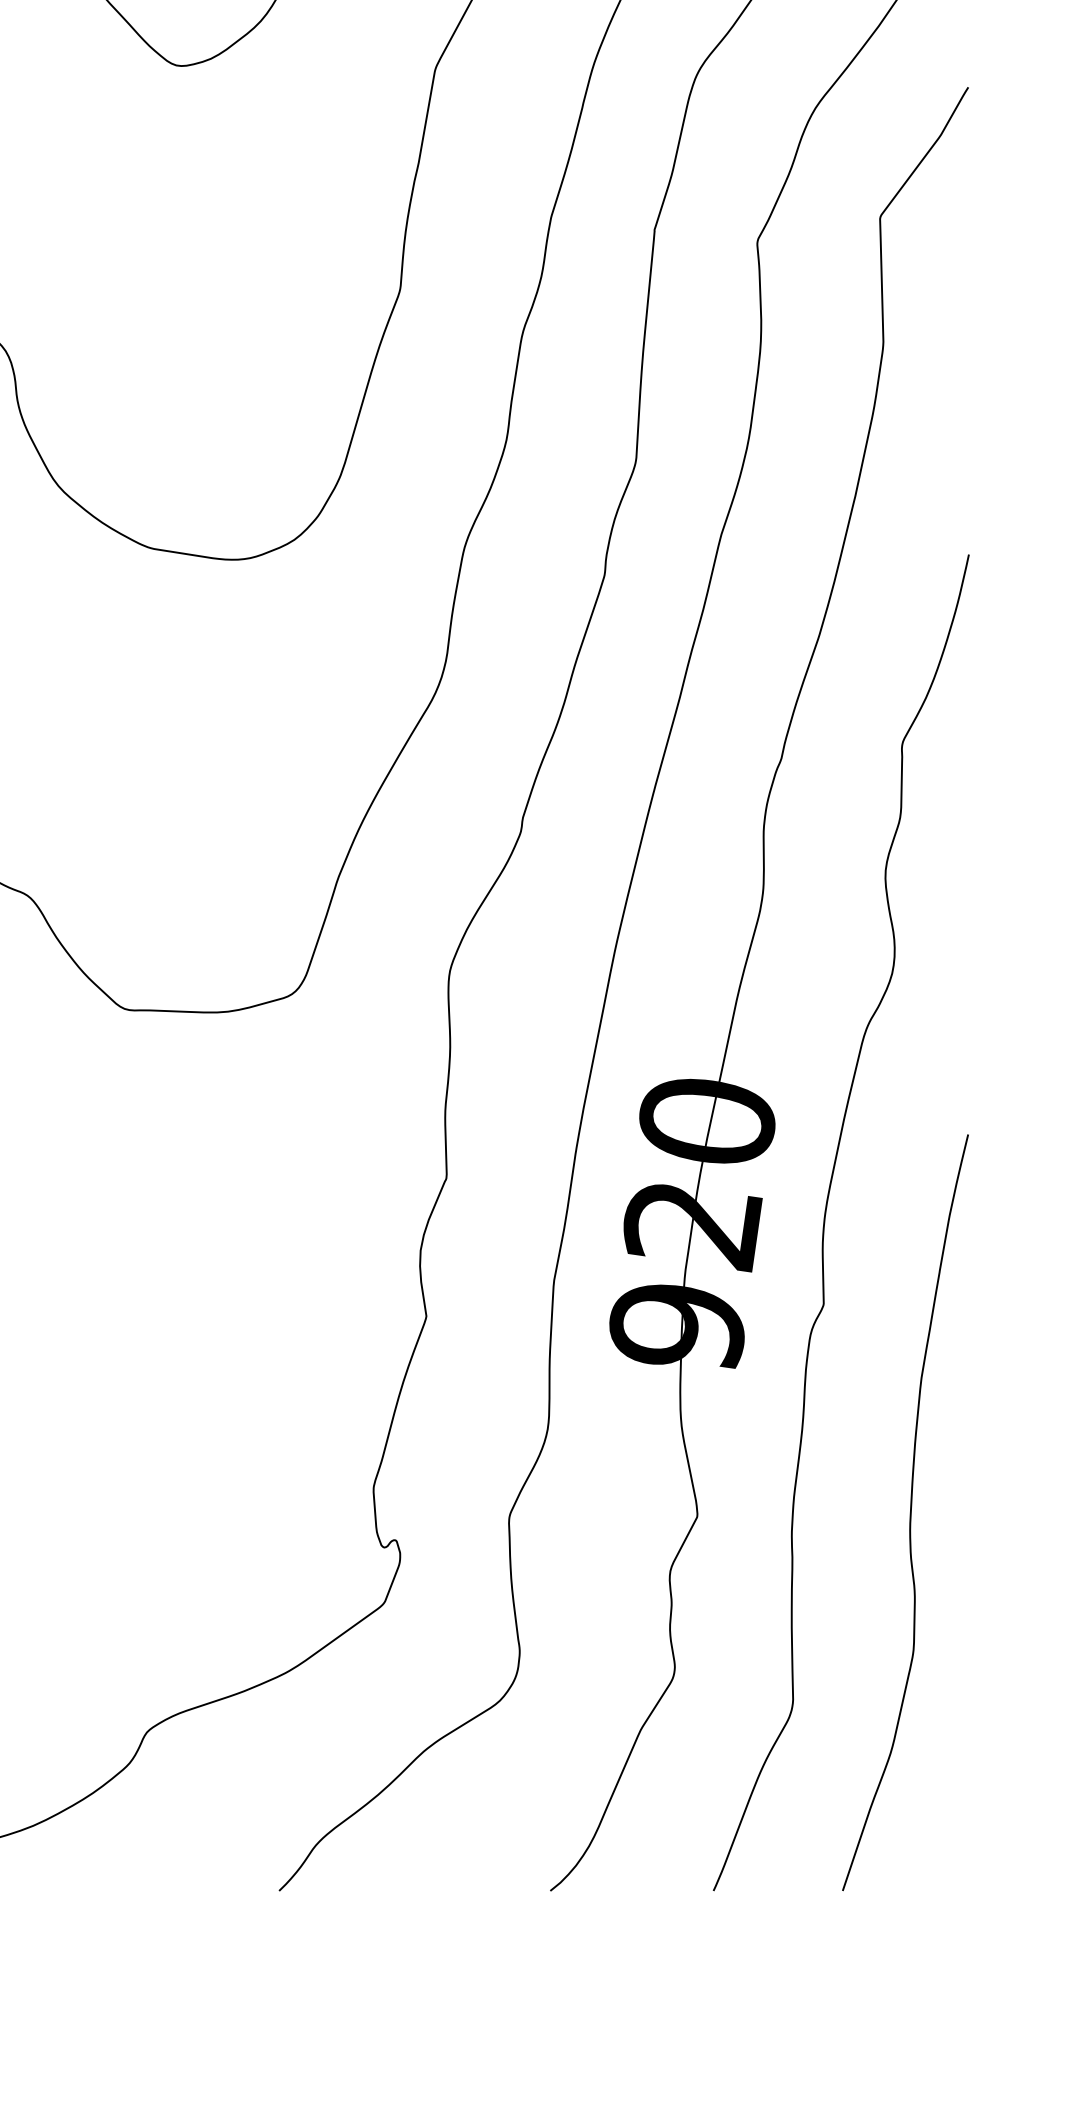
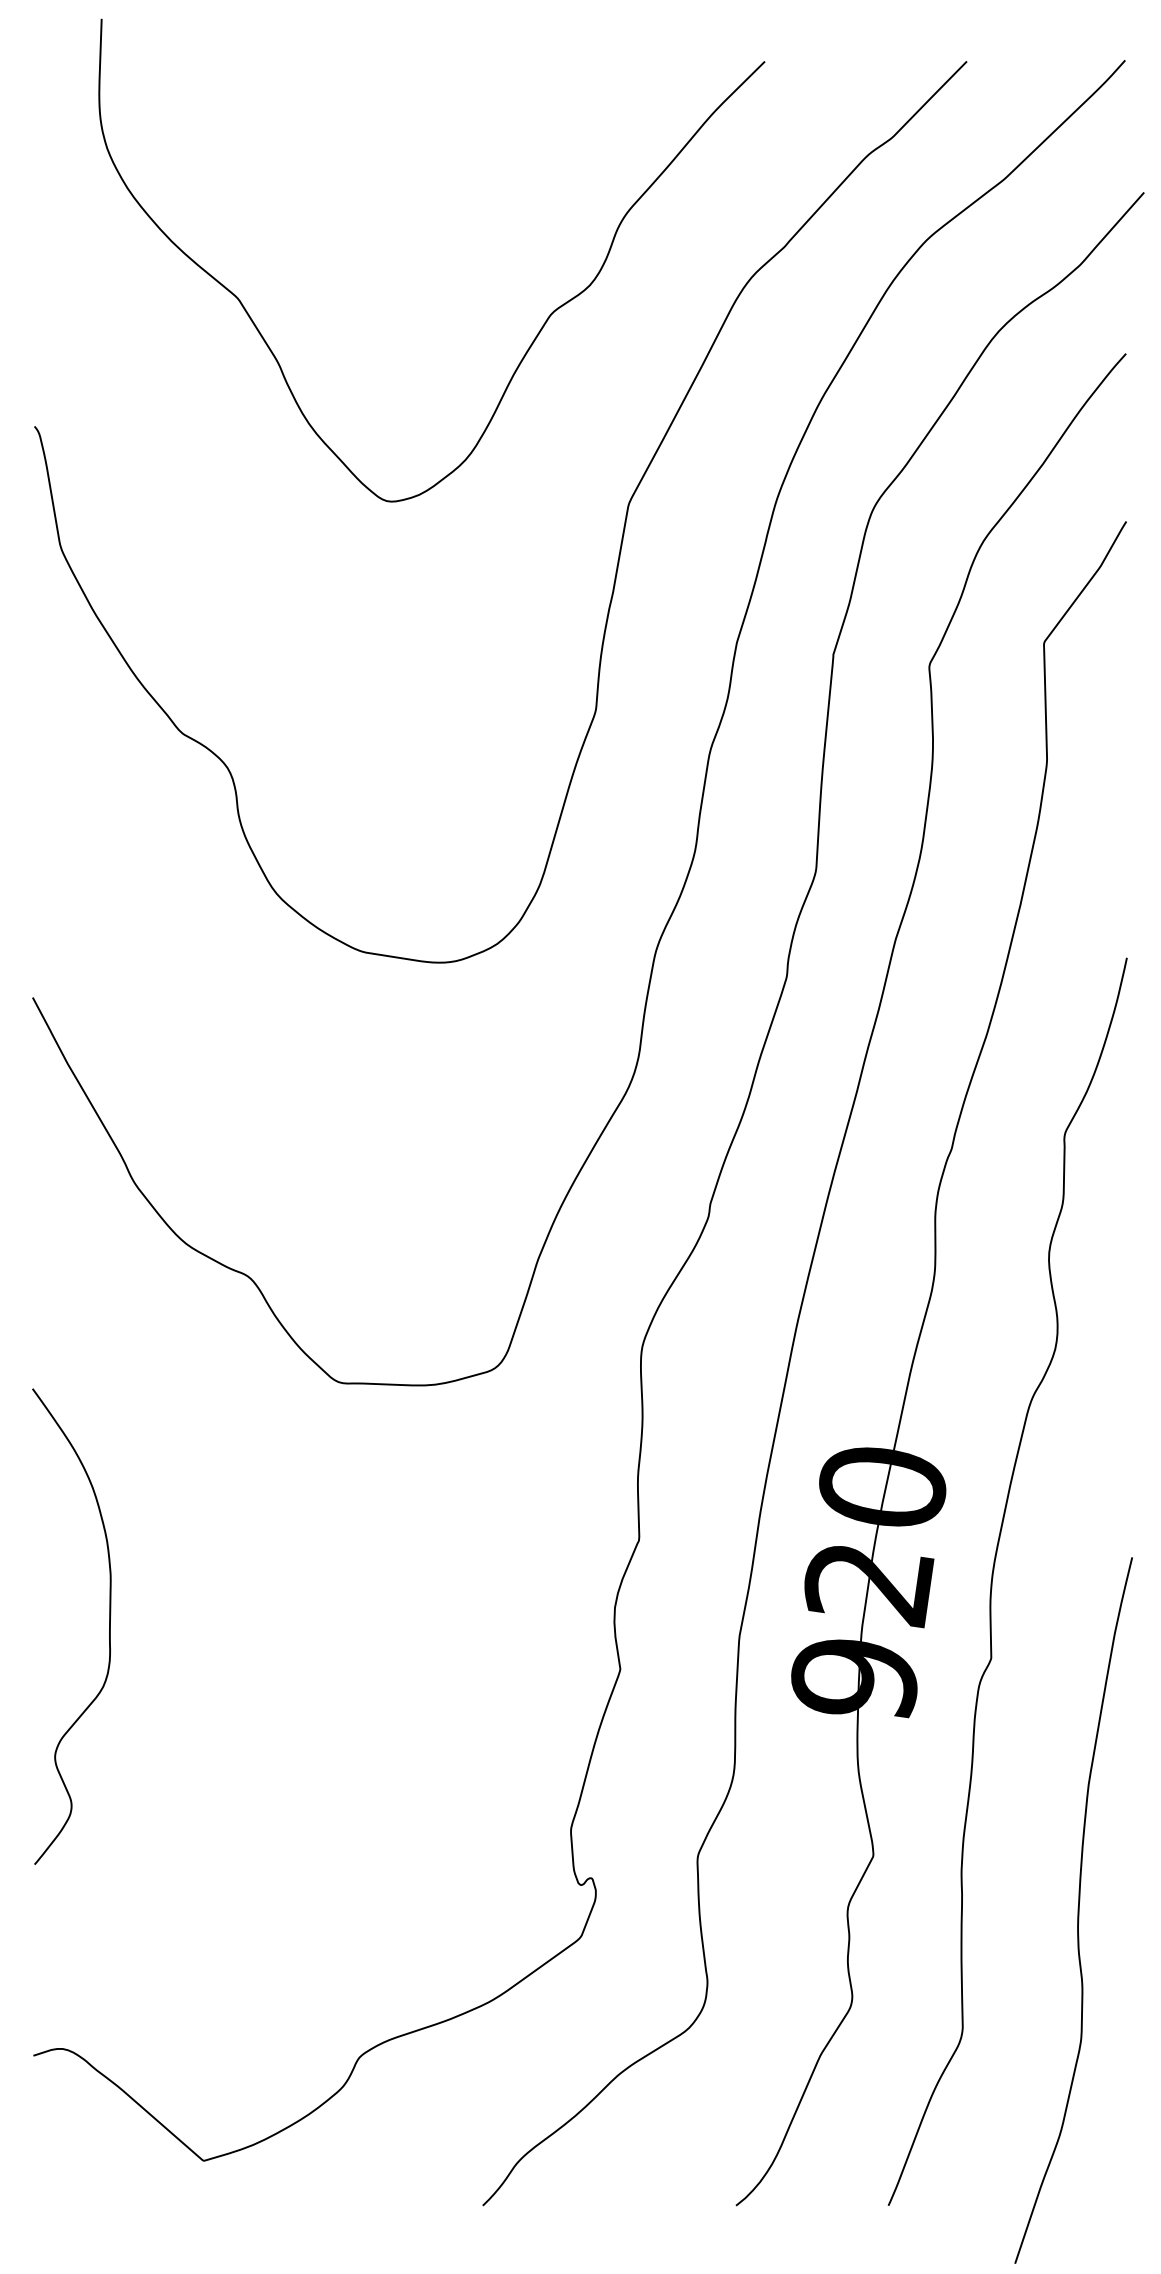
curve: (909, 1512) -> (1077, 1910), moved

